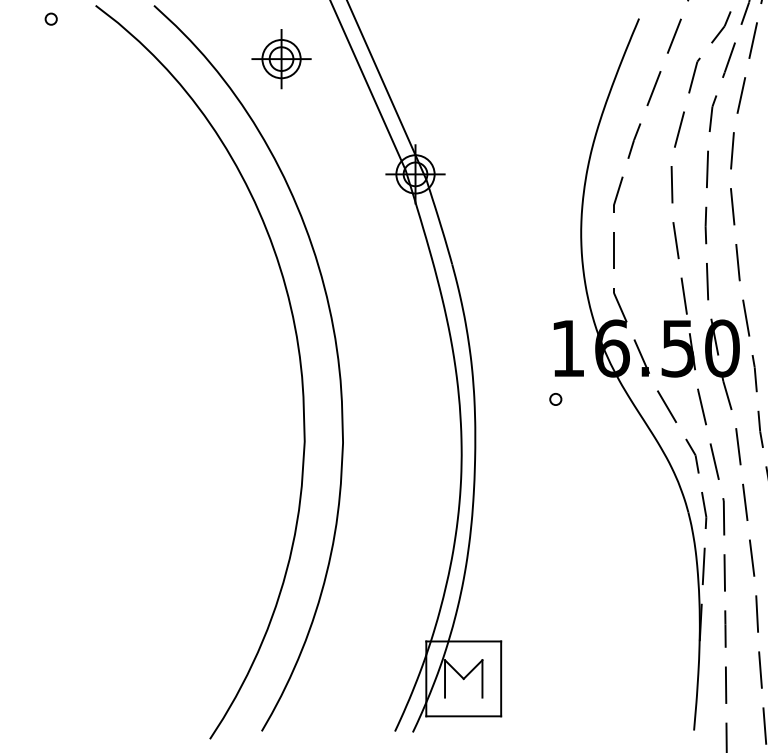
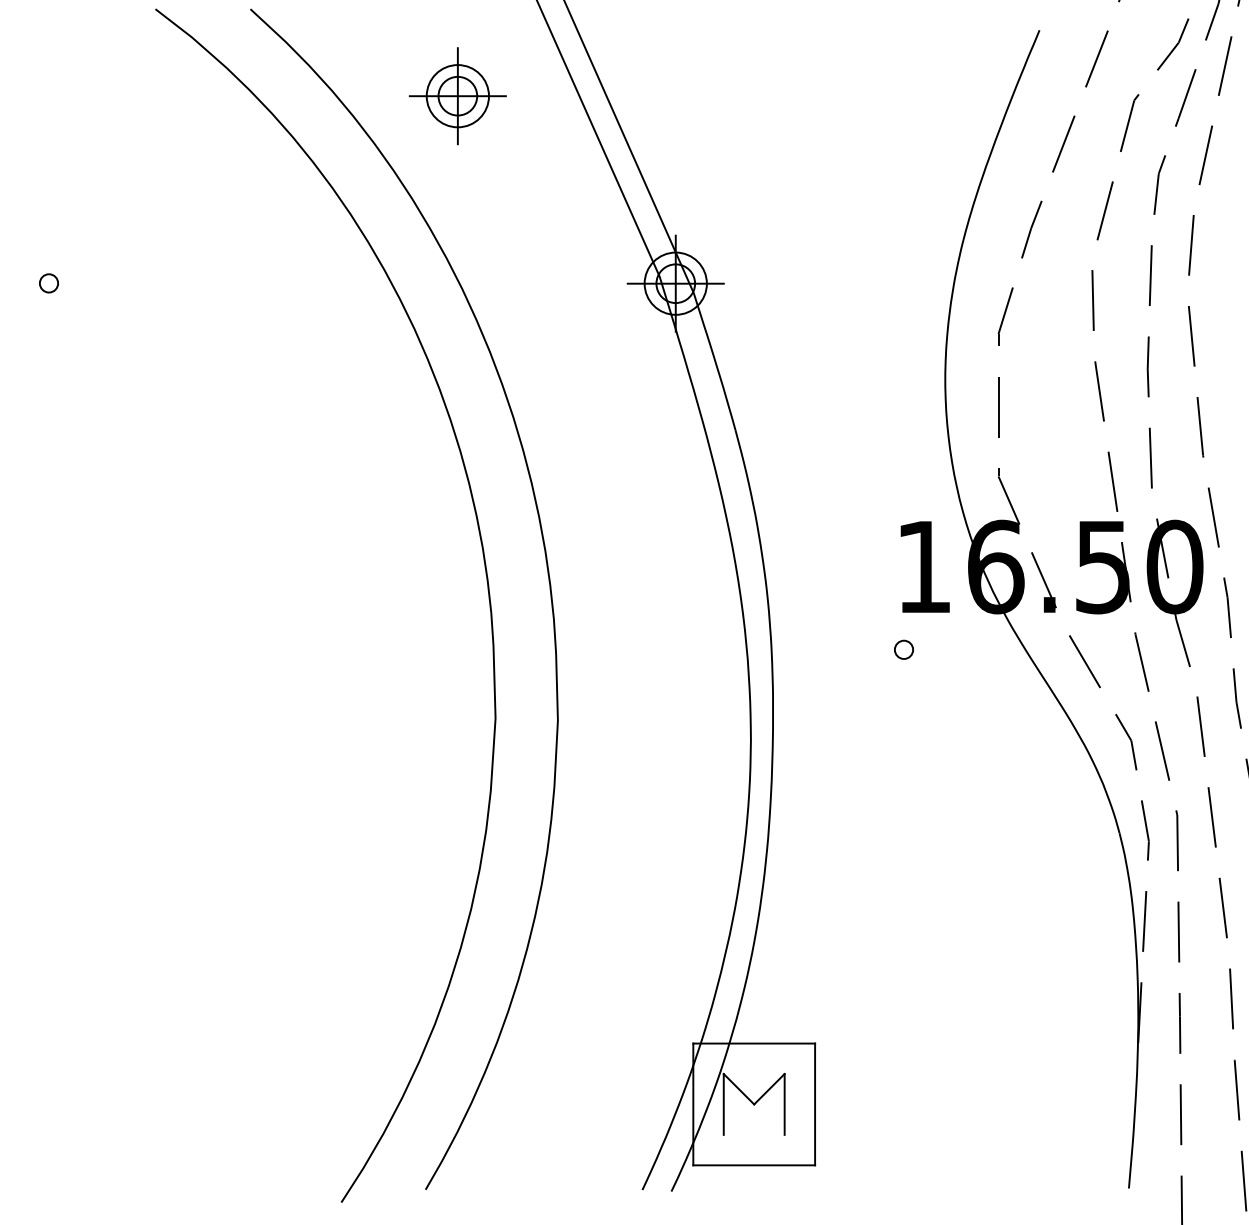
part: (50, 18) -> (47, 282), moved

